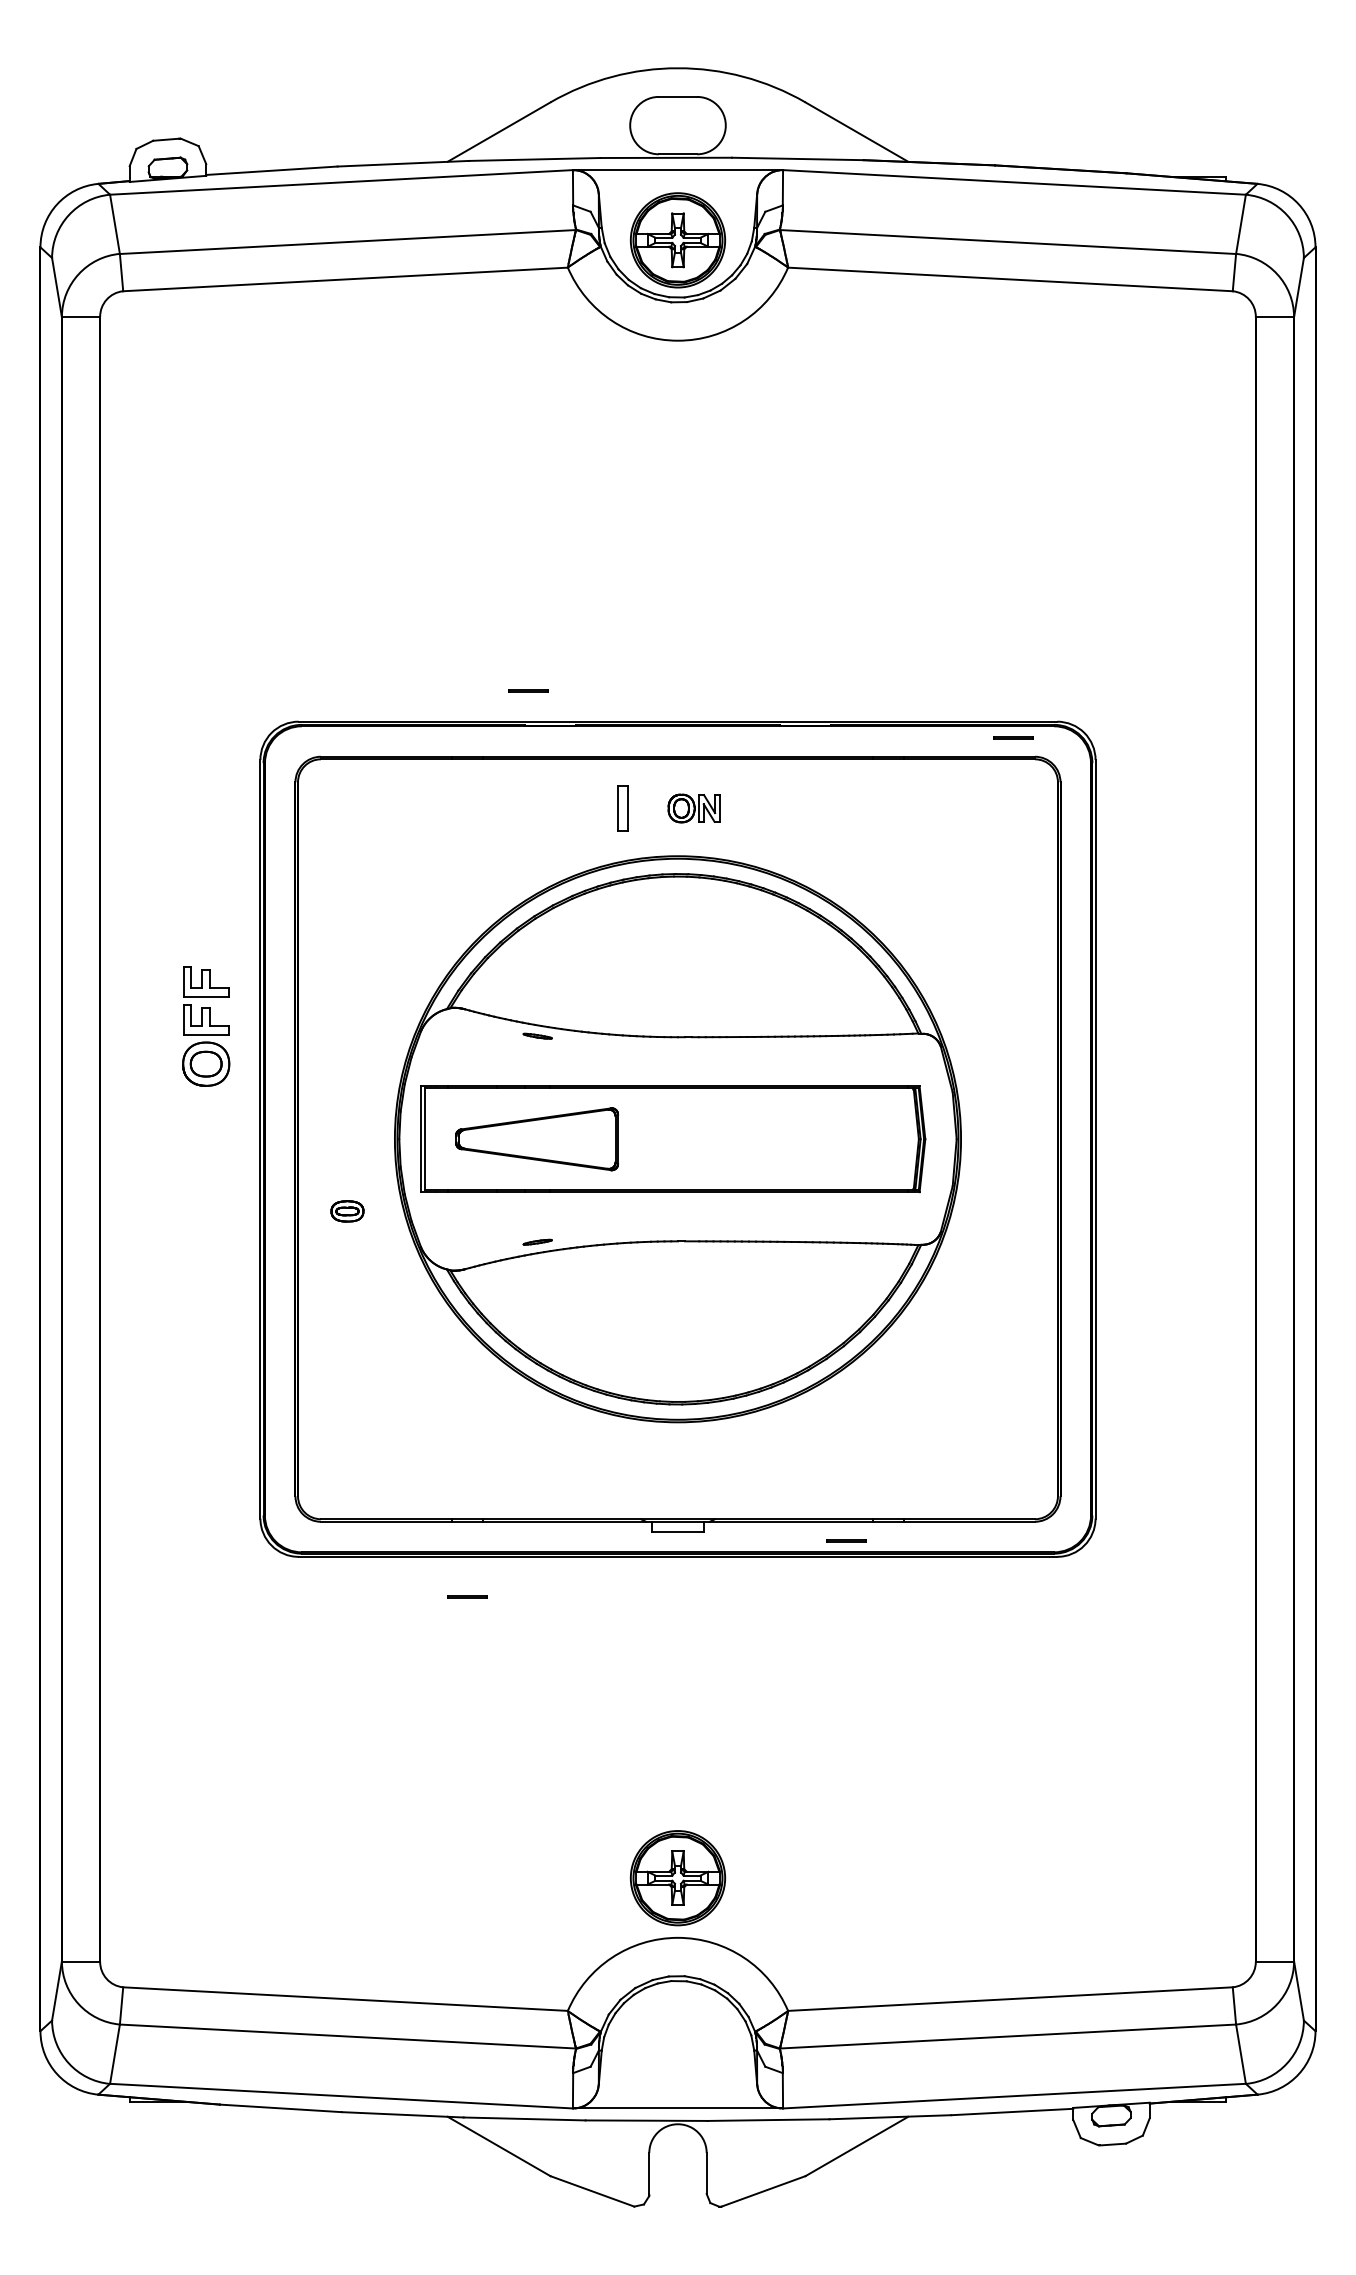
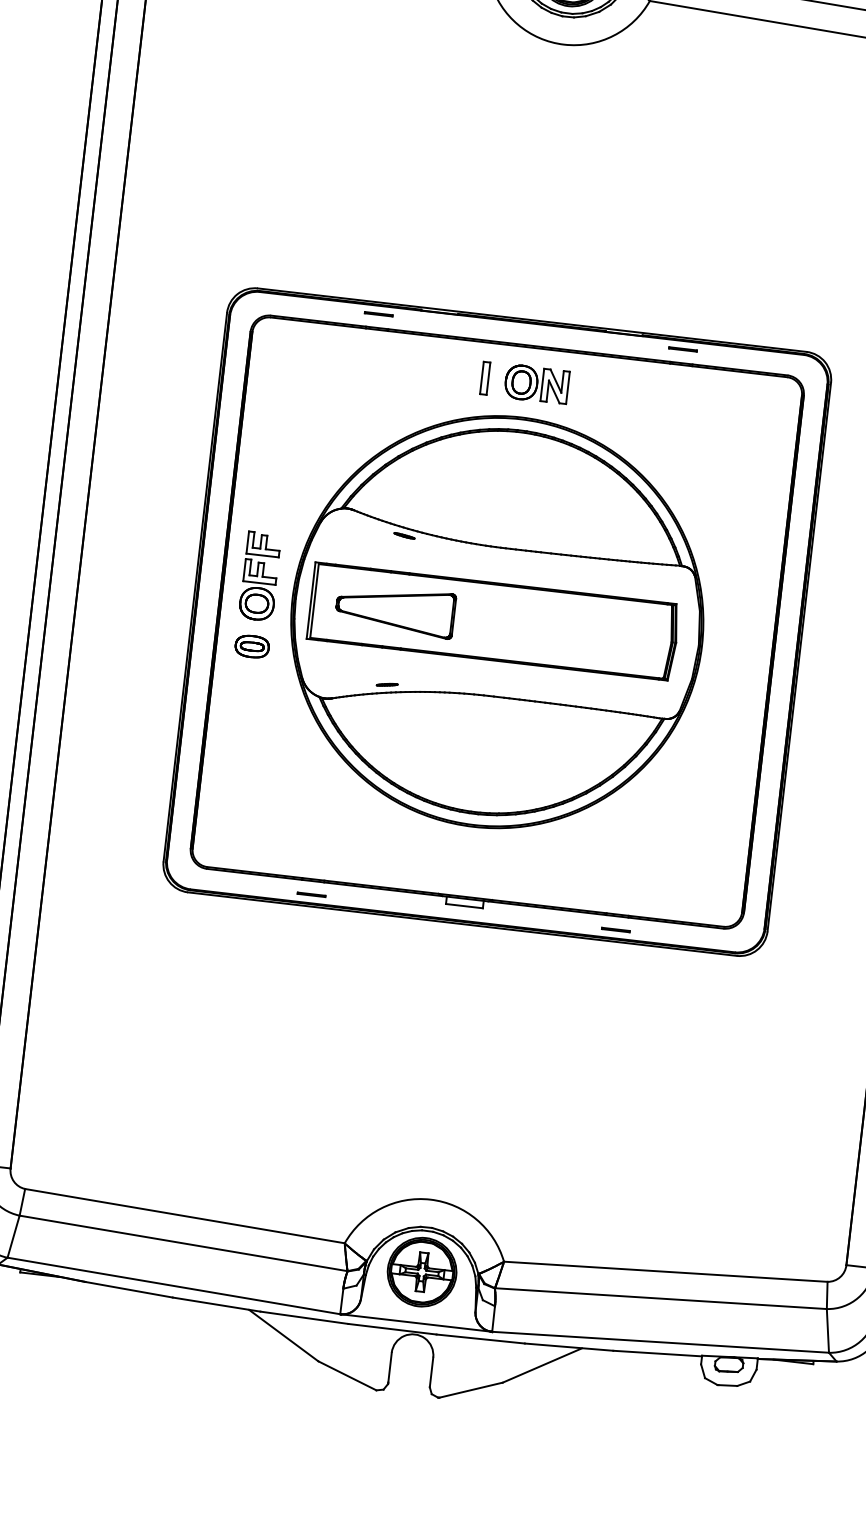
line: (528, 690) -> (378, 313), moved
line: (1013, 737) -> (683, 349), moved
part: (693, 808) -> (536, 384), size x1.67
part: (206, 1026) -> (260, 576), moved
part: (347, 1211) -> (252, 646), size x1.43
line: (846, 1540) -> (615, 929), moved
line: (467, 1596) -> (311, 894), moved
part: (677, 1878) -> (421, 1272), moved

